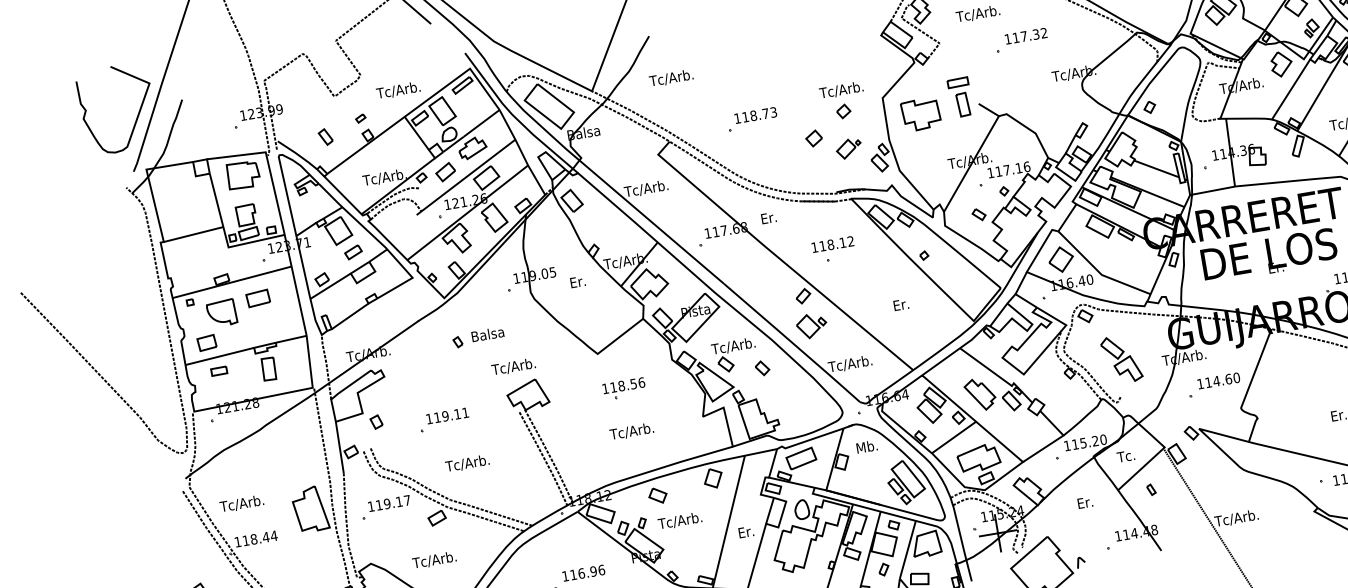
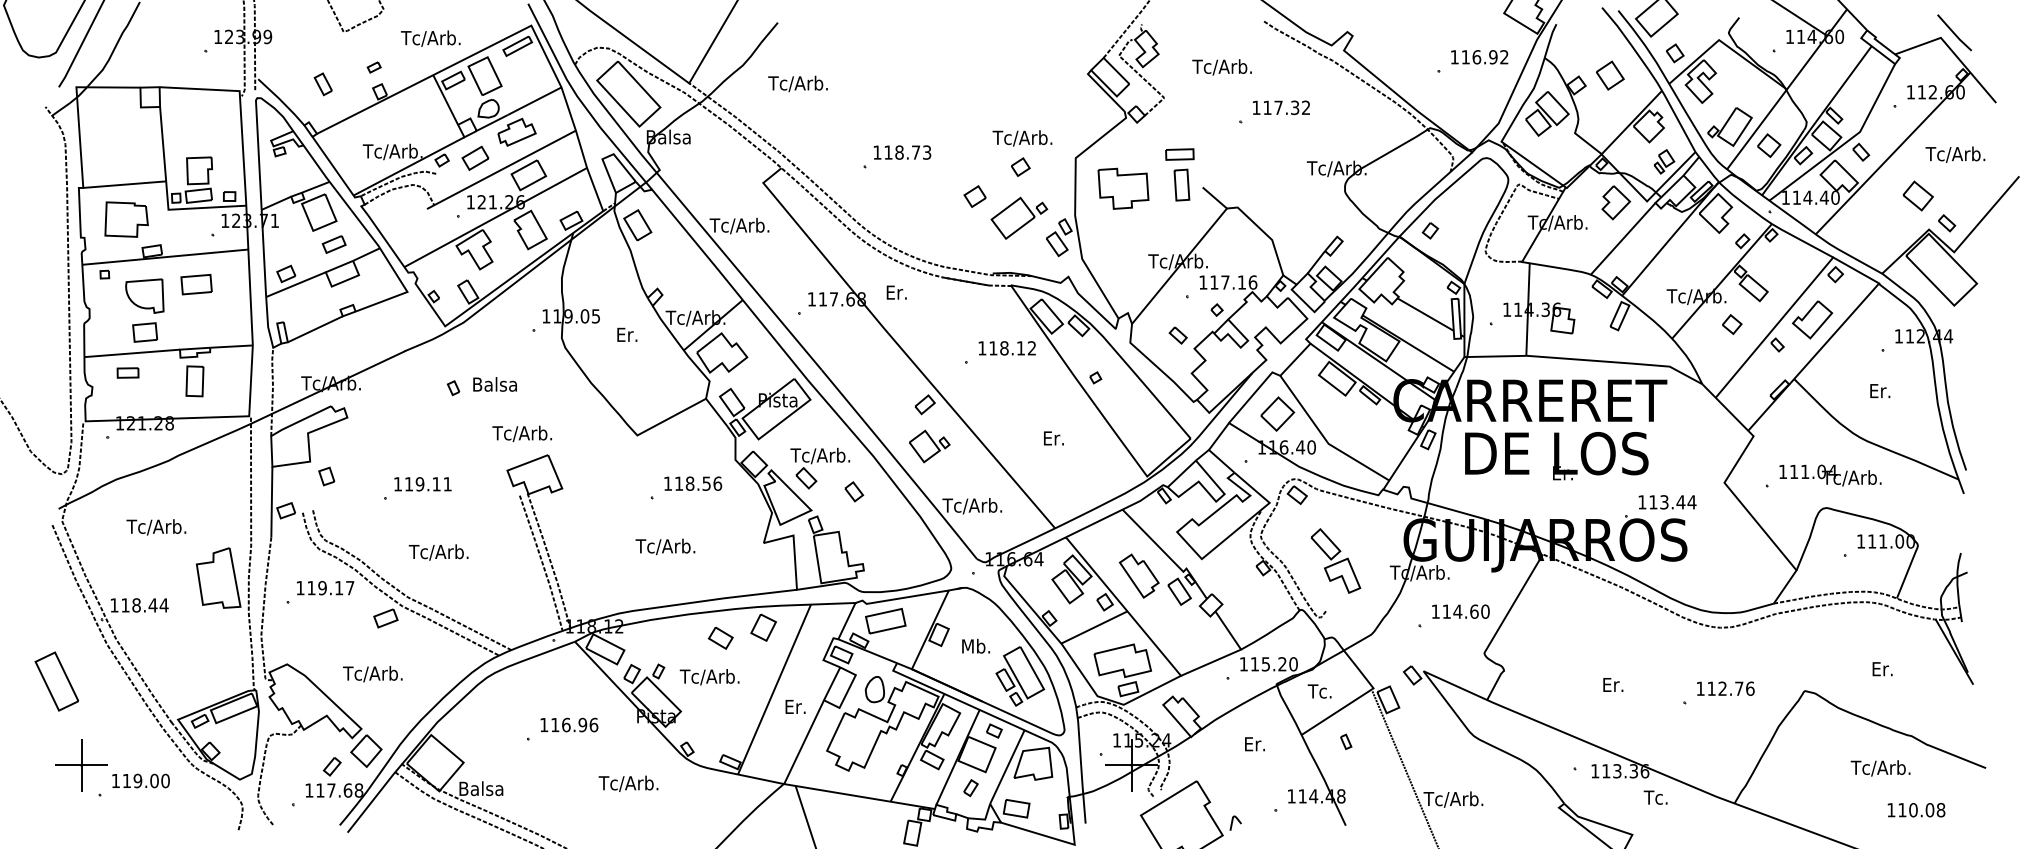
part: (849, 148) -> (1019, 217), size x1.67
part: (243, 175) -> (126, 219), moved
text: (832, 244) -> (1006, 348), moved
part: (207, 342) -> (145, 332), moved
text: (624, 385) -> (693, 483), moved
text: (867, 446) -> (976, 645), moved
part: (657, 495) -> (720, 637), moved
text: (242, 504) -> (156, 527), moved

